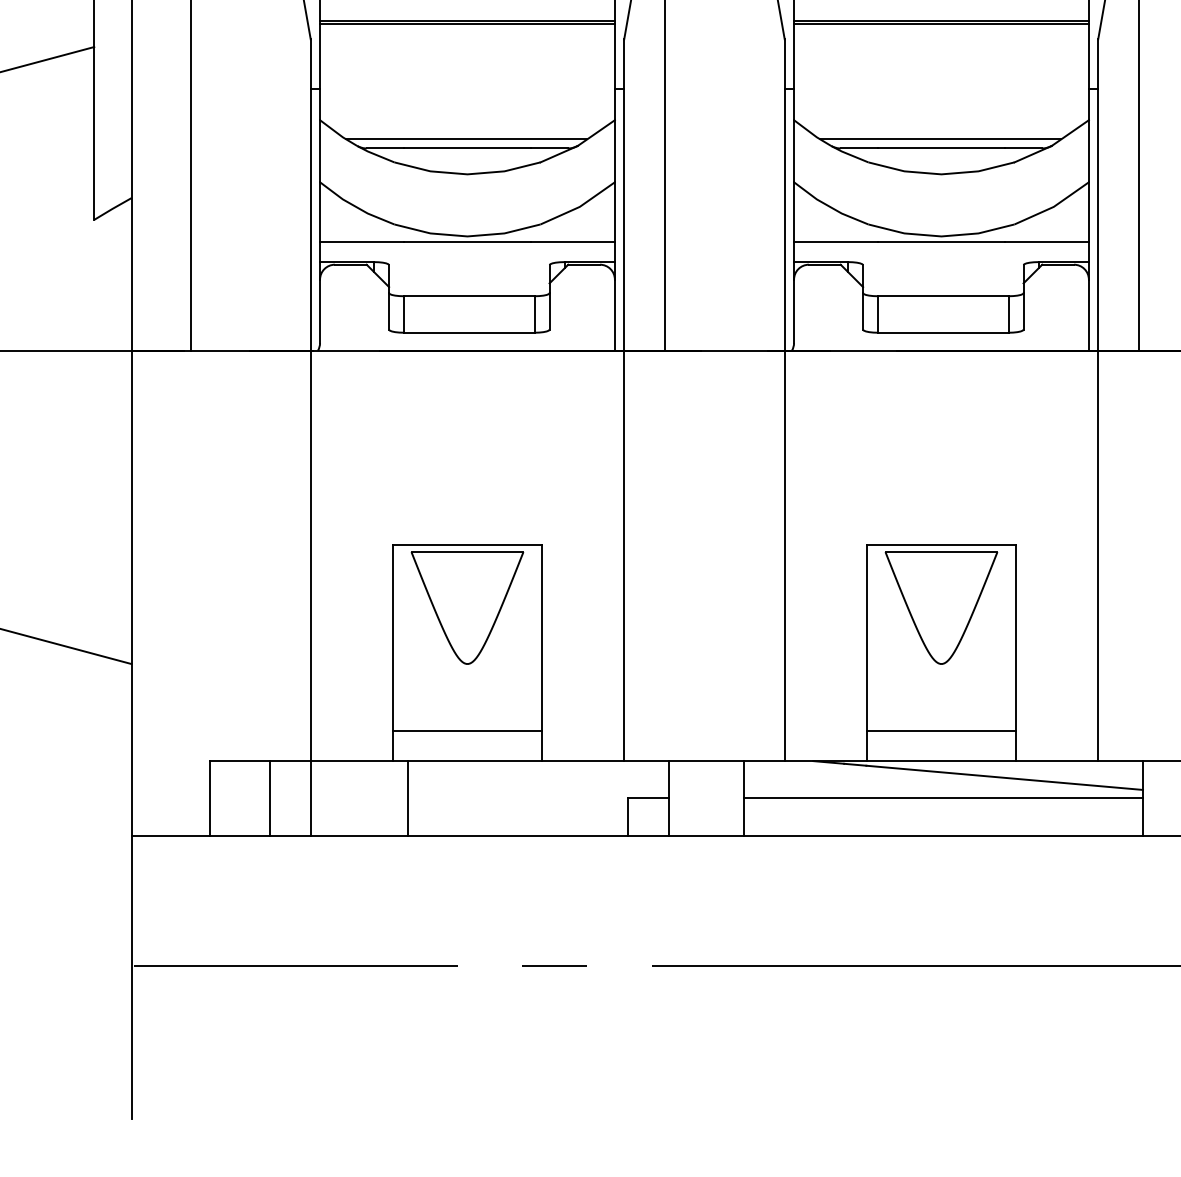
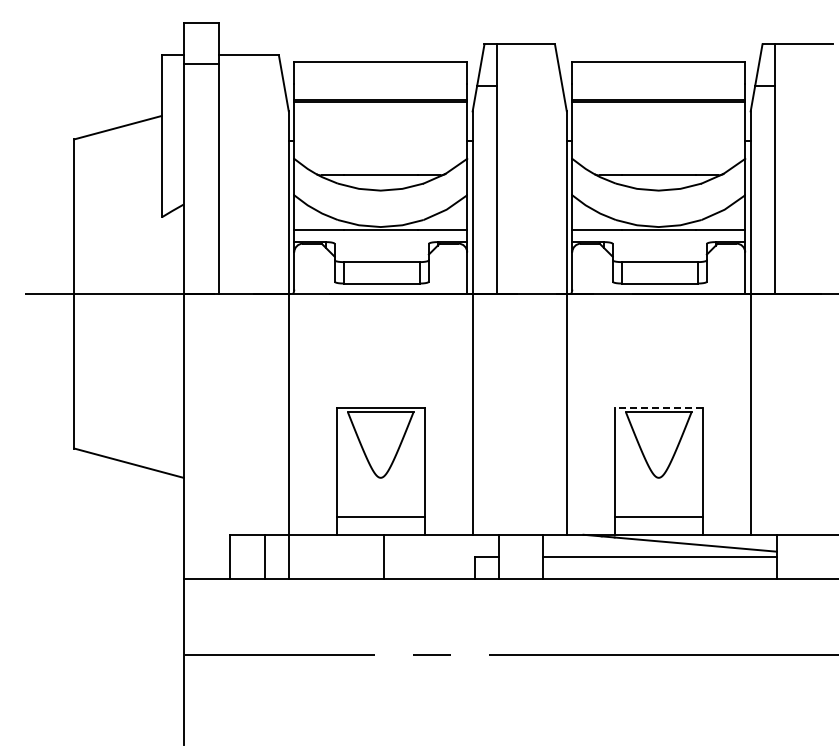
line: (467, 140) -> (380, 170), removed
line: (941, 140) -> (658, 170), removed
line: (941, 544) -> (658, 407), solid -> dashed
line: (407, 798) -> (383, 556), moved

